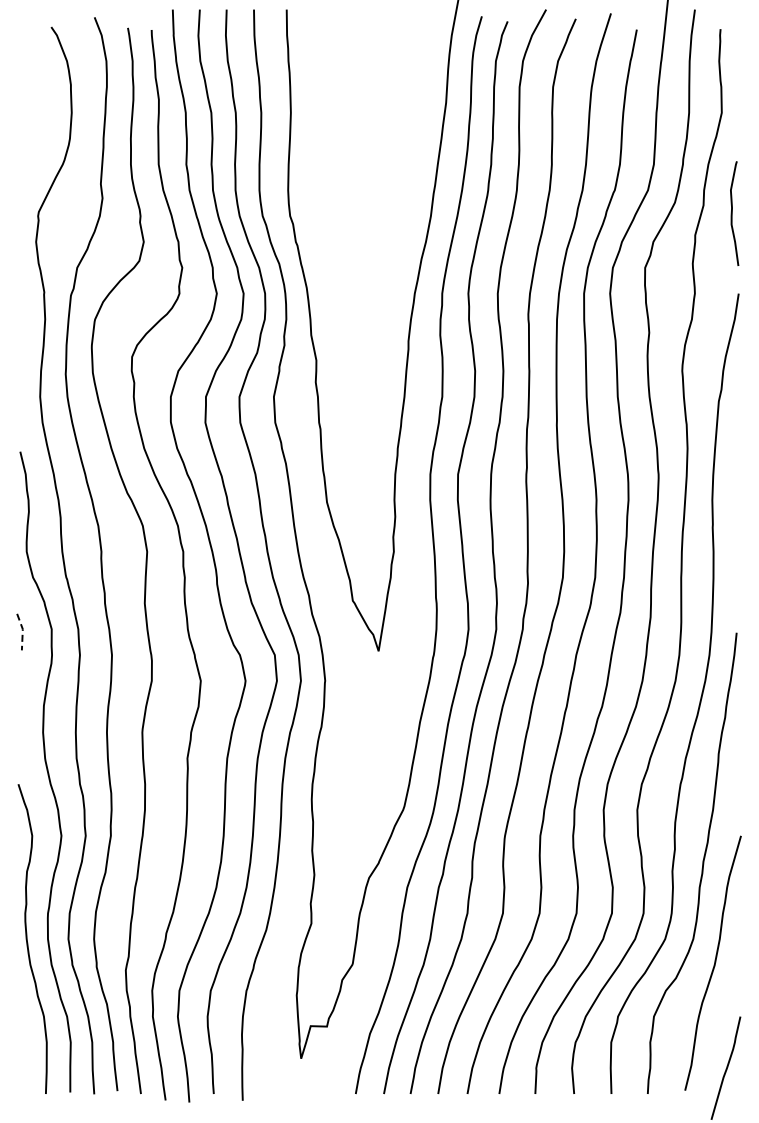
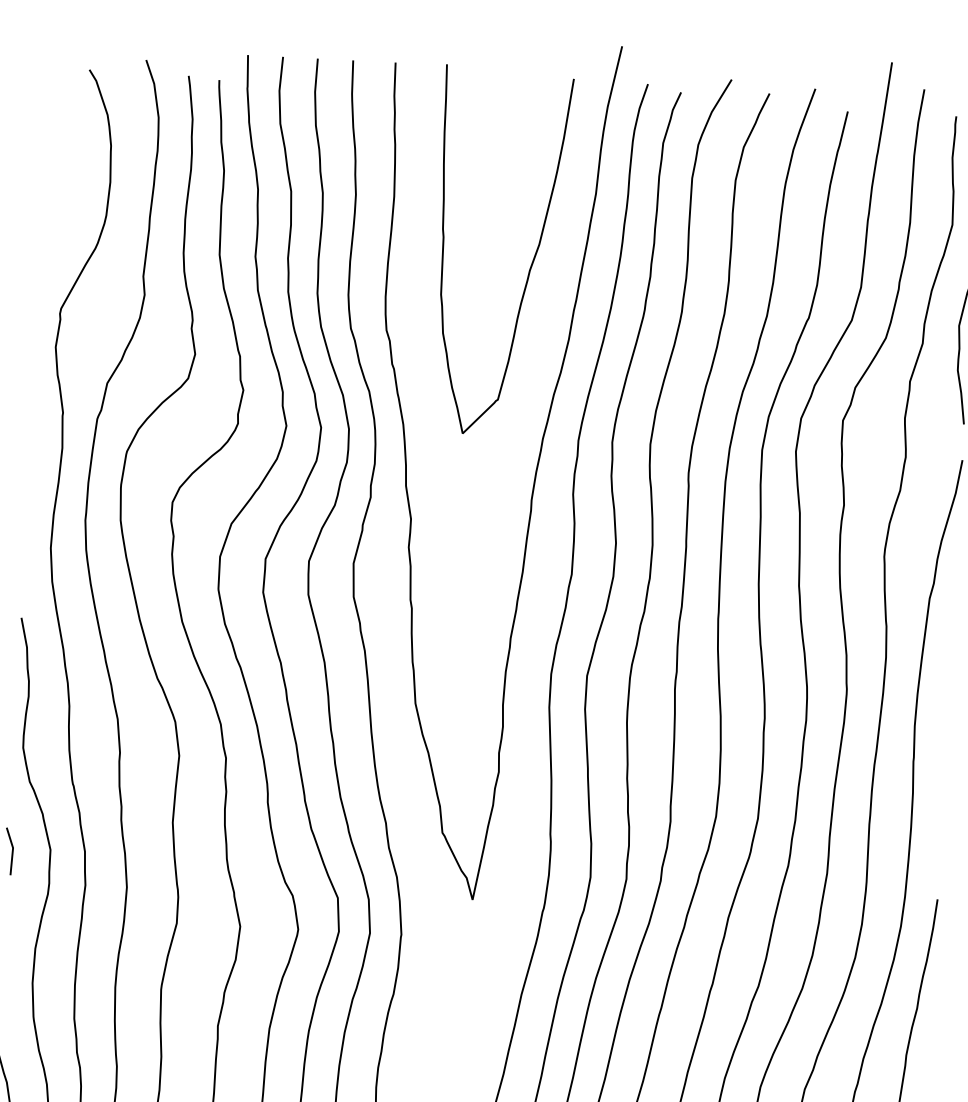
curve: (398, 159) -> (530, 264), added
line: (22, 631) -> (12, 850), dashed -> solid

